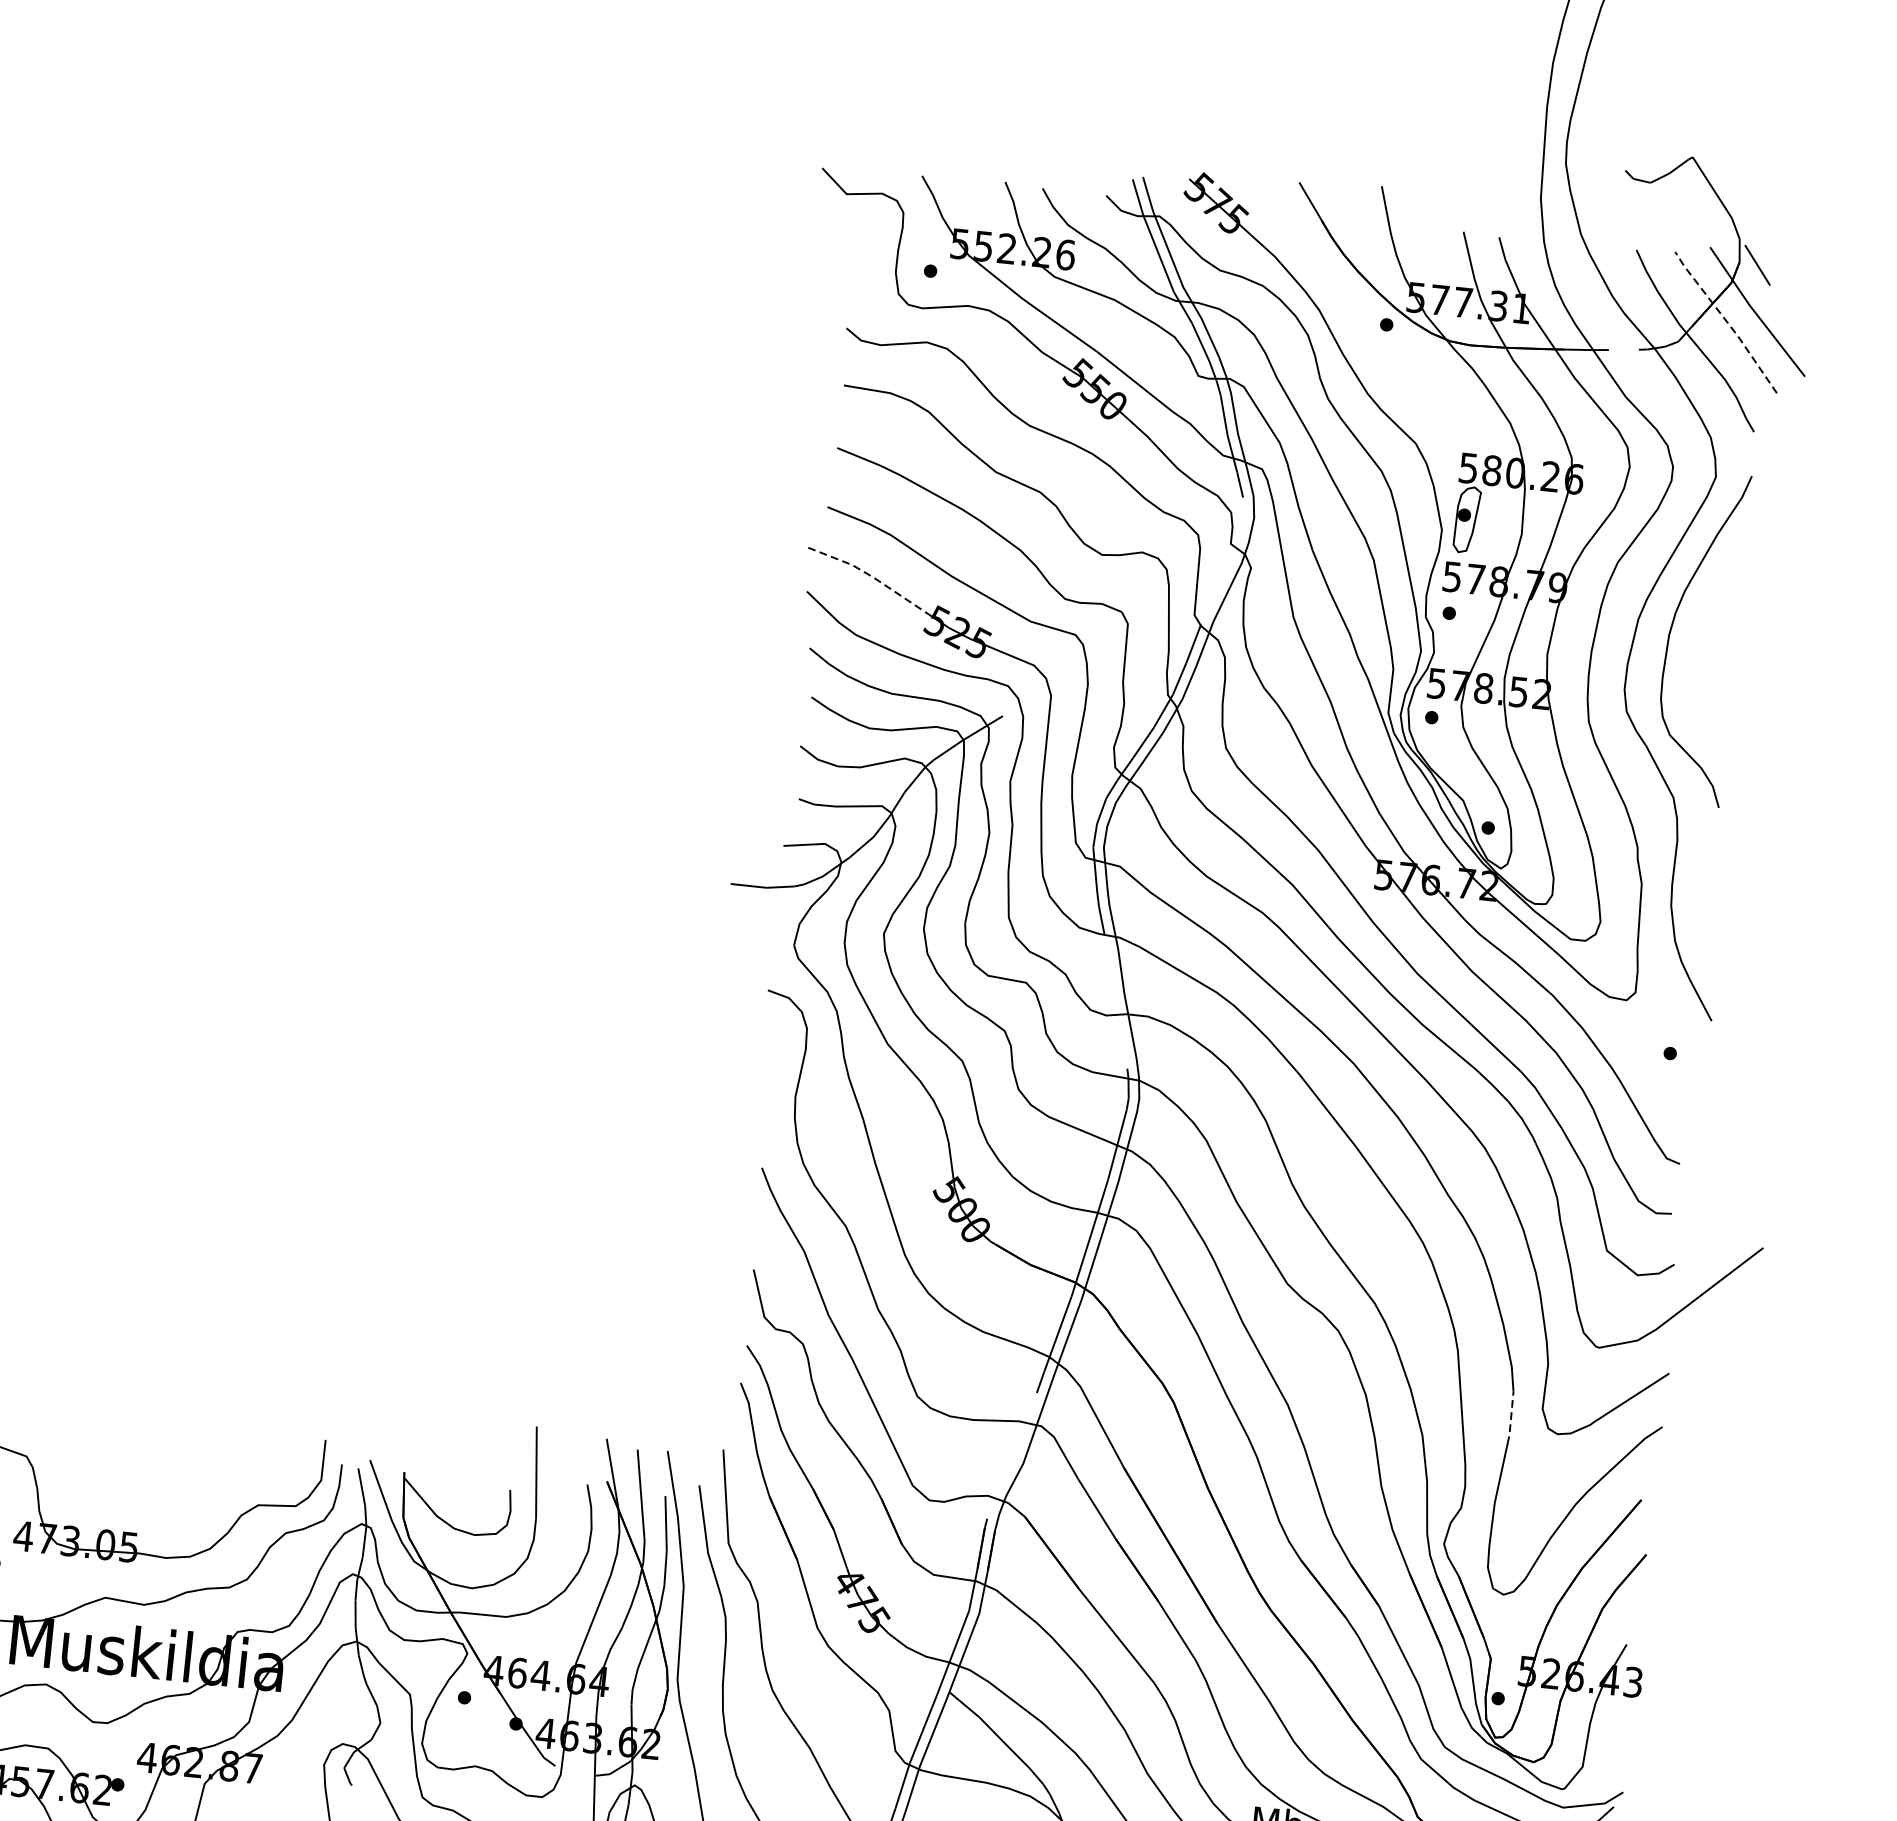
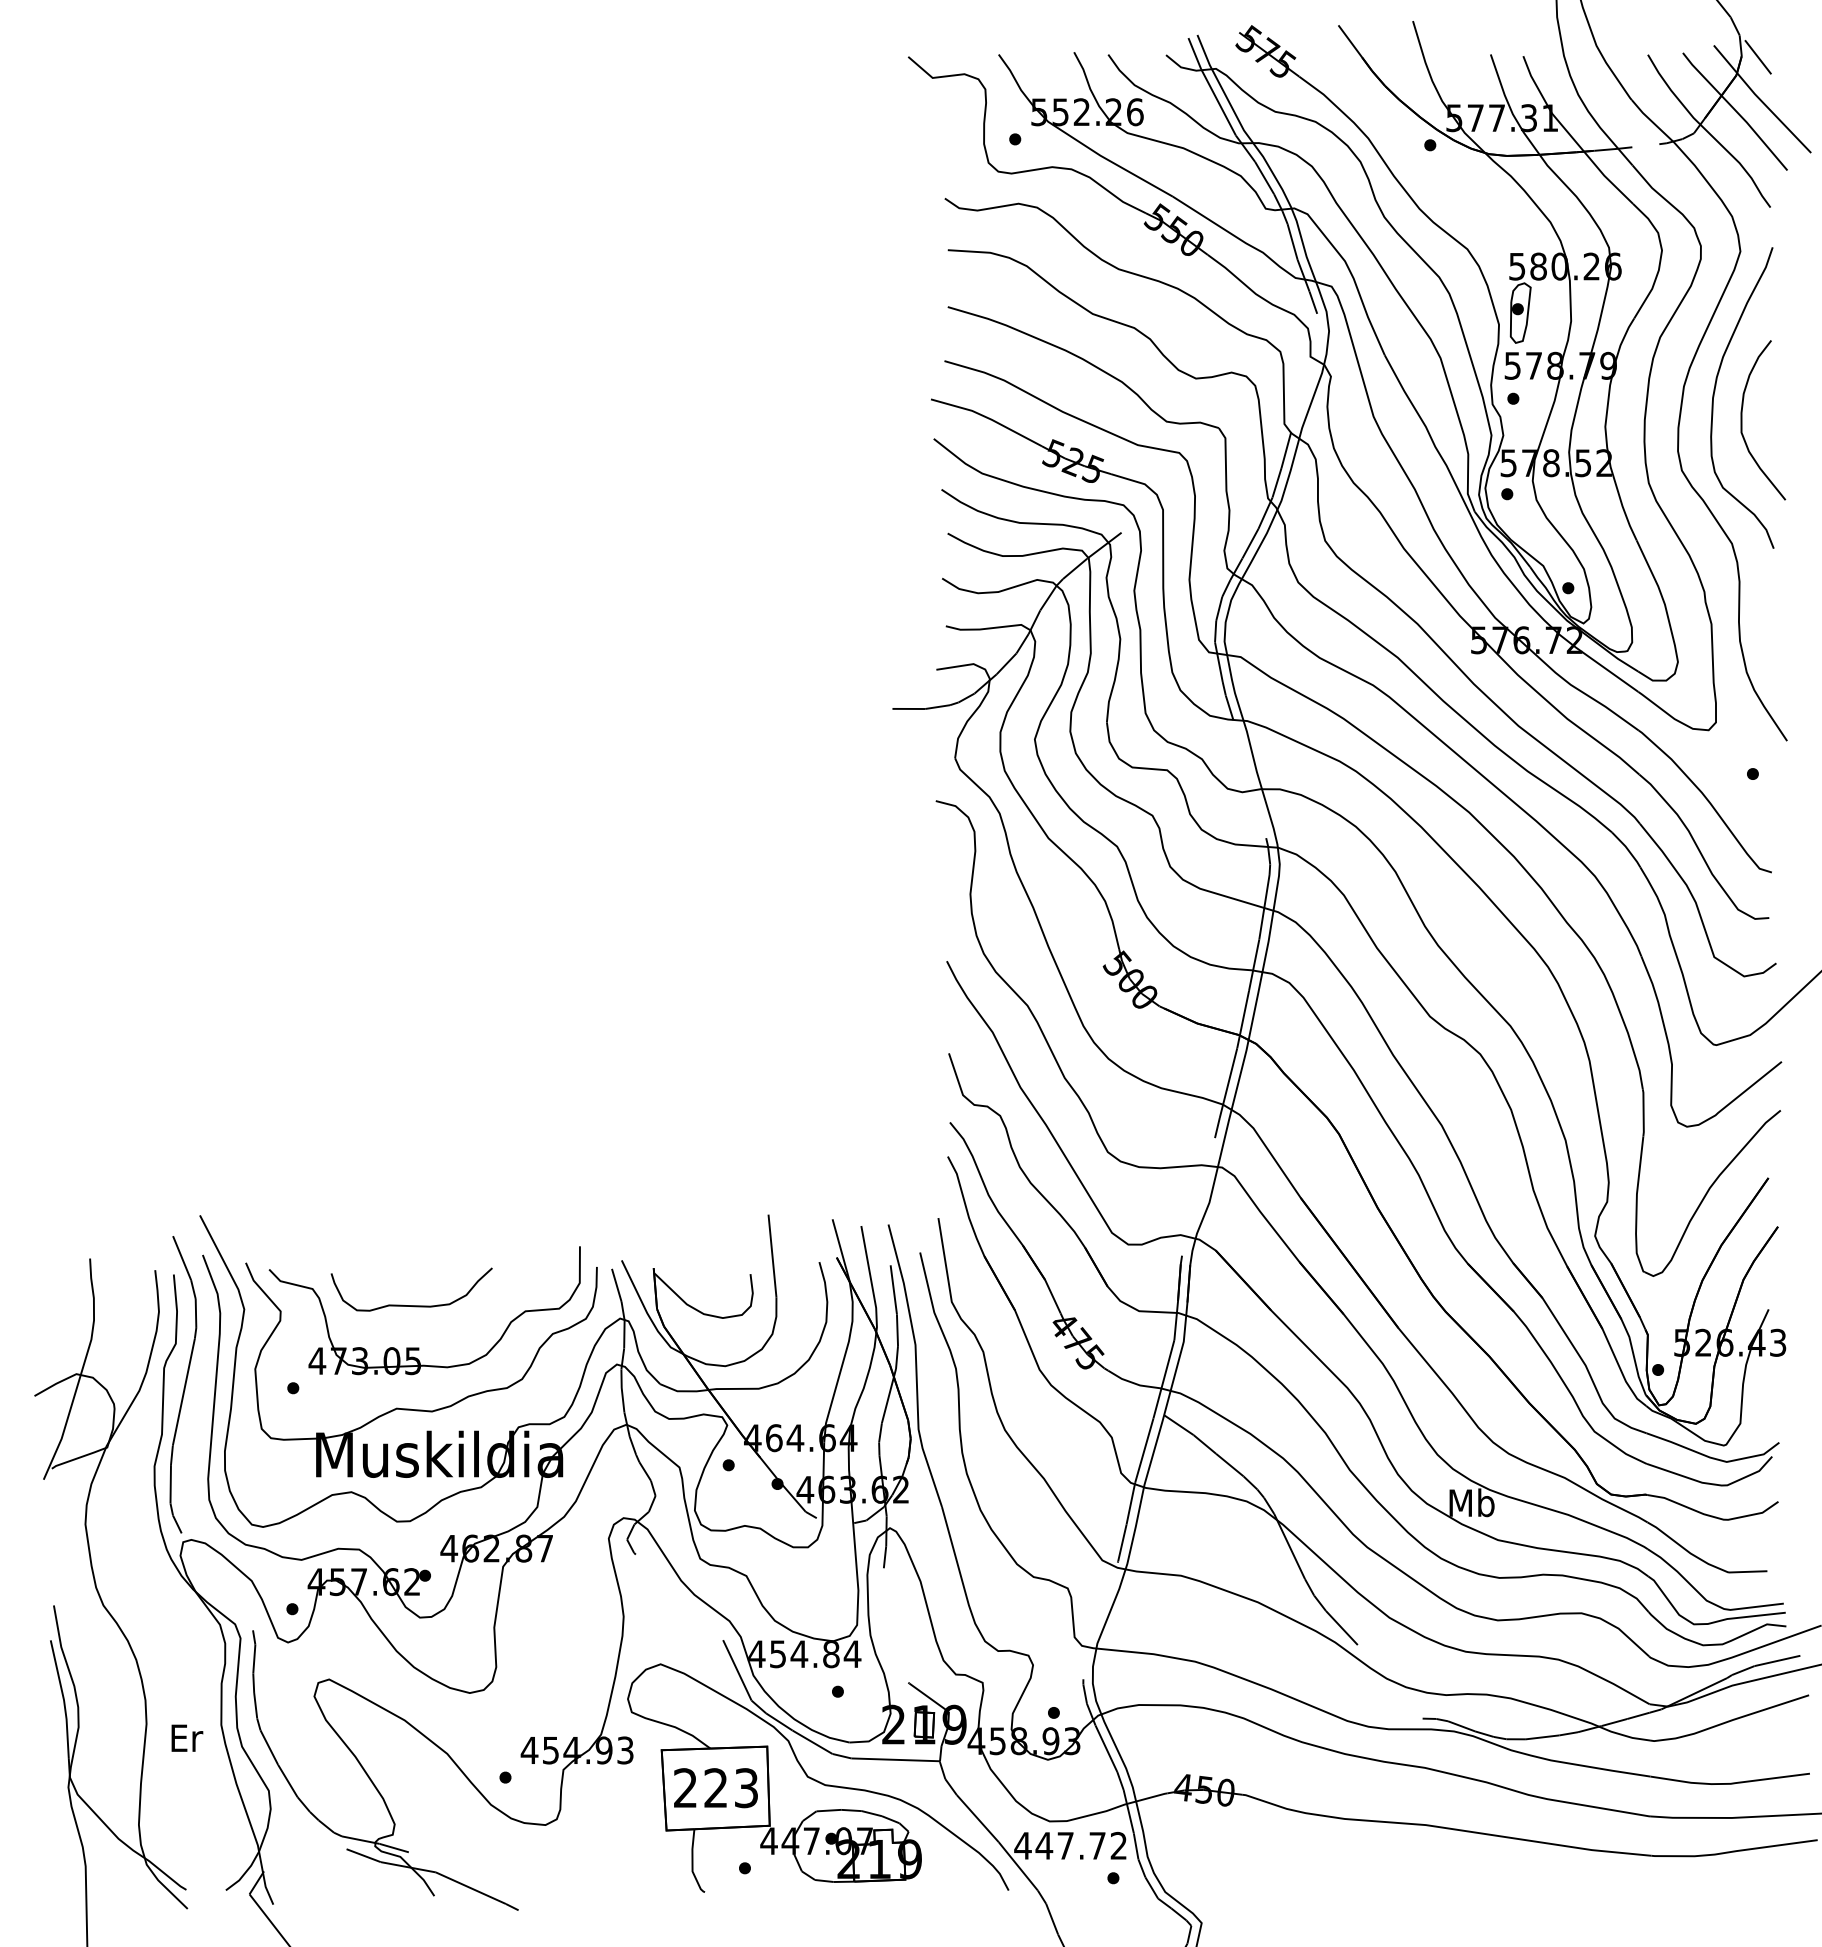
line: (1726, 321) -> (1735, 110), dashed -> solid
line: (869, 575) -> (988, 418), dashed -> solid
curve: (1699, 663) -> (1742, 420), added
line: (1511, 1414) -> (1643, 1113), dashed -> solid
curve: (133, 1485) -> (411, 1305), added

